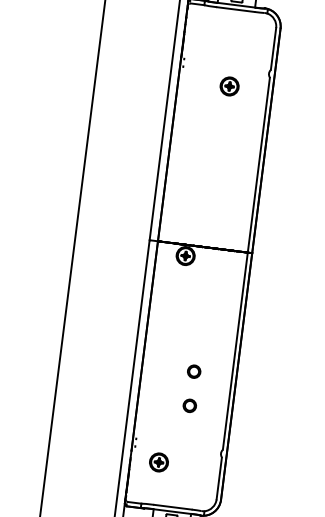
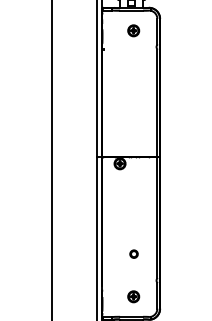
part: (229, 85) -> (133, 30), moved
part: (193, 370) -> (133, 232), removed
part: (158, 461) -> (133, 296), moved

